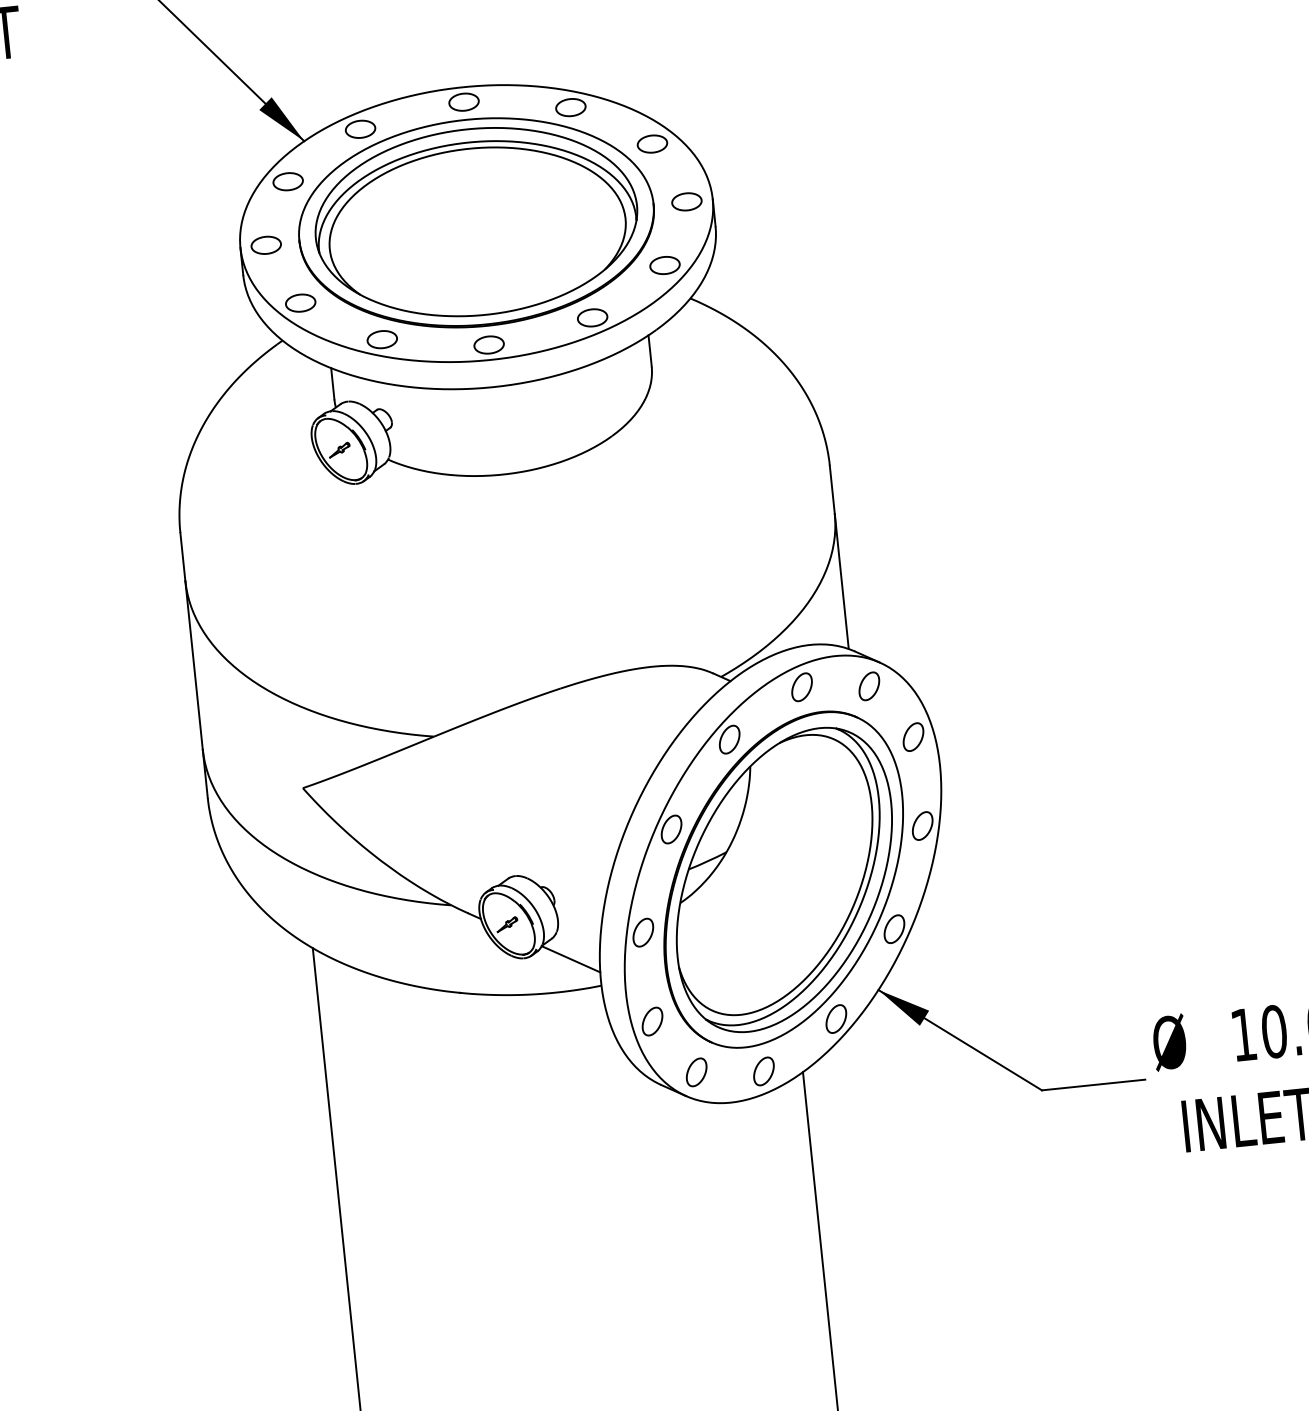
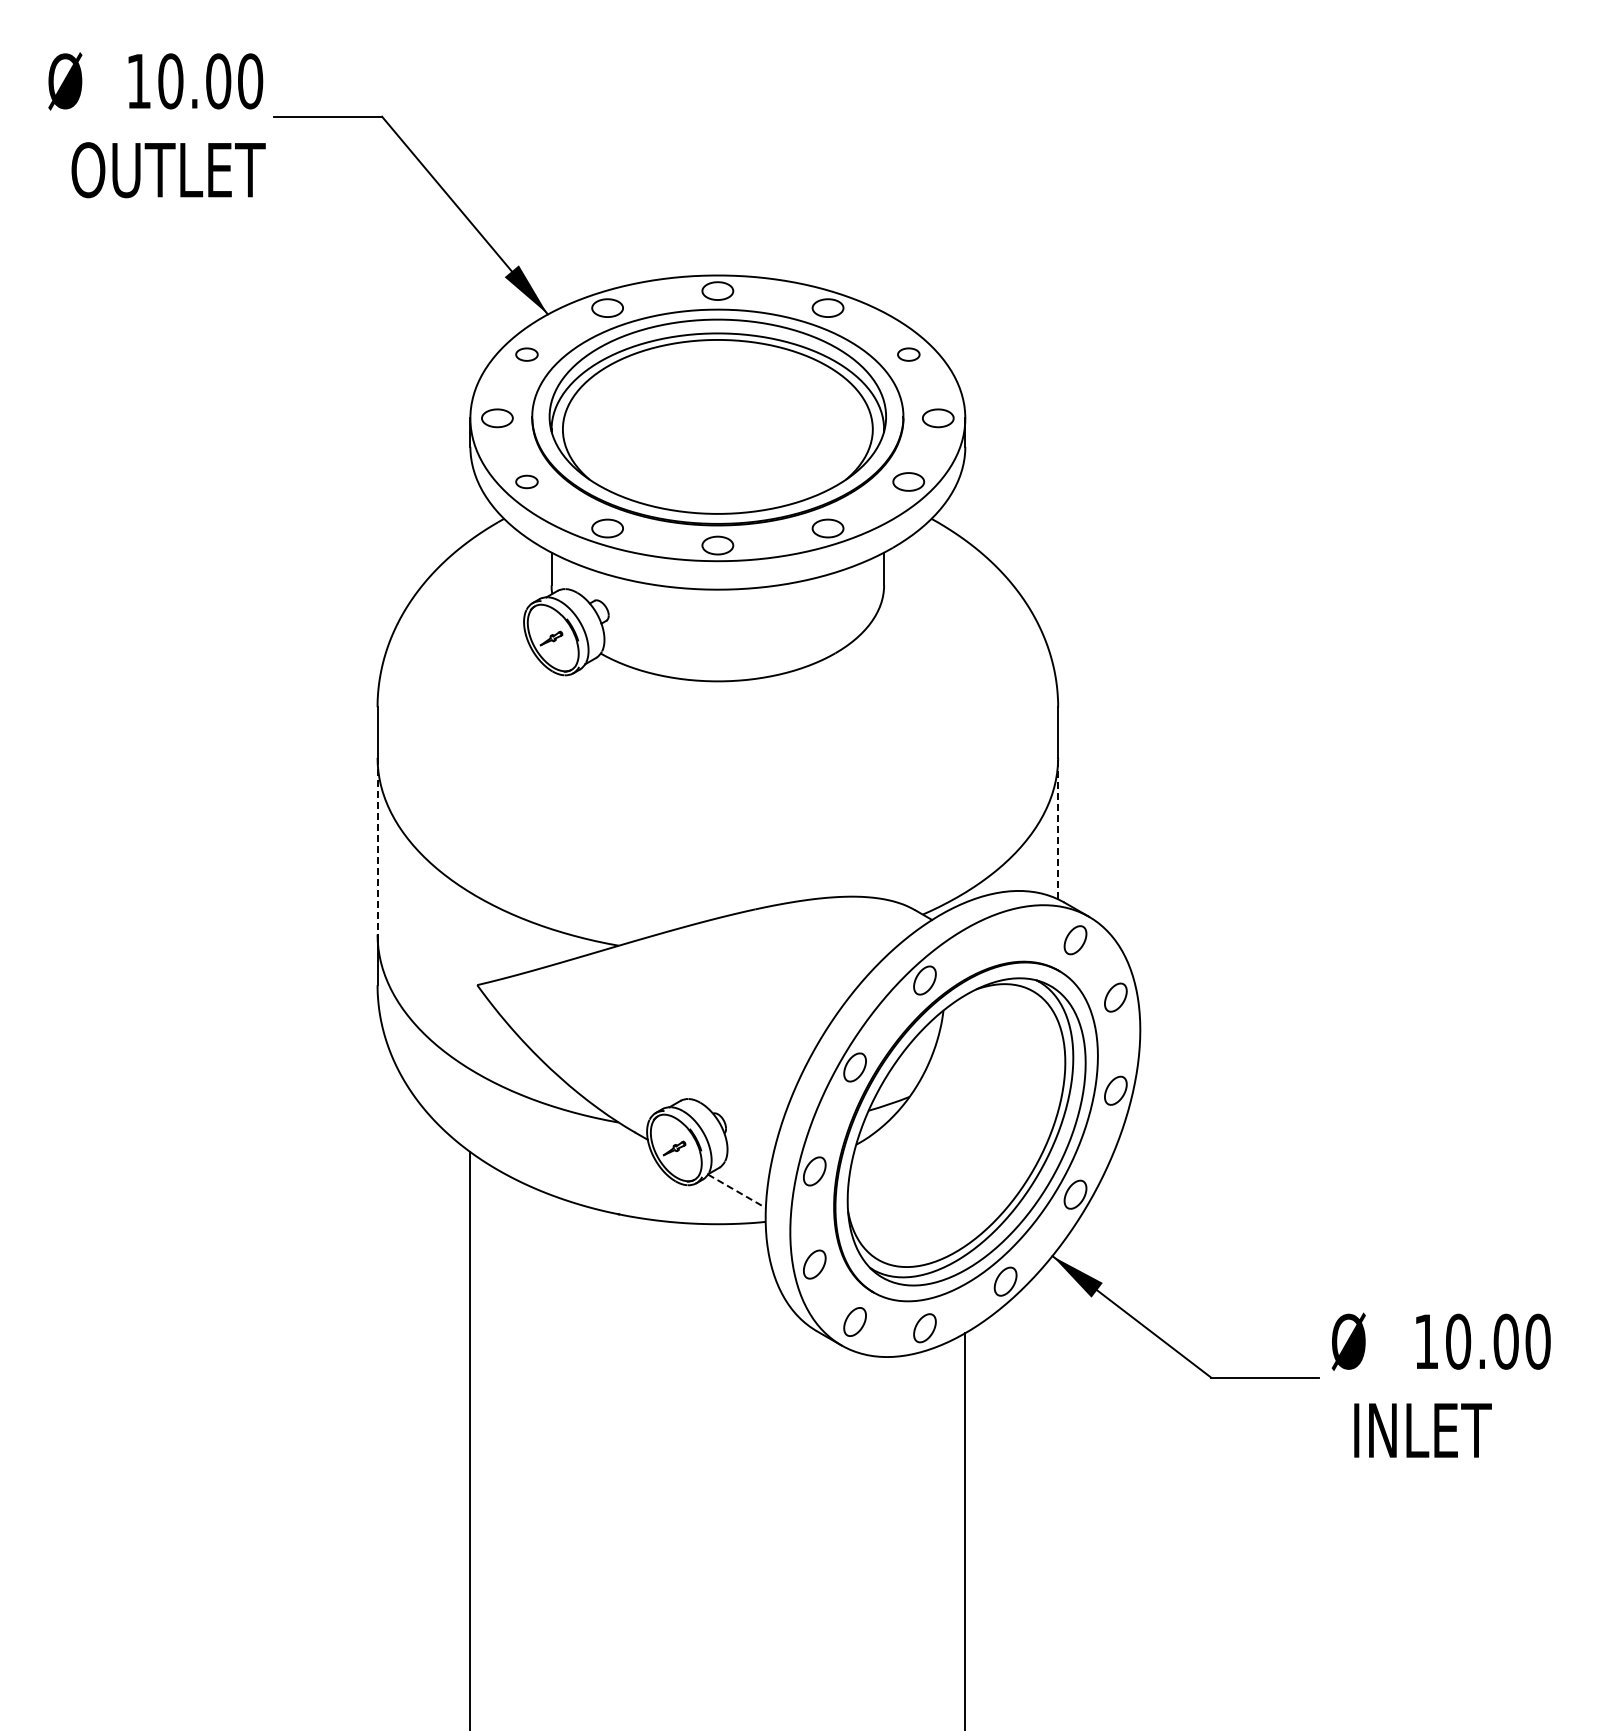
part: (652, 143) -> (908, 354), size x0.7
part: (287, 181) -> (526, 354), size x0.7
part: (300, 302) -> (526, 481), size x0.7
line: (842, 581) -> (1058, 828), solid -> dashed
line: (194, 665) -> (377, 846), solid -> dashed
part: (801, 686) -> (1005, 933), removed
line: (571, 959) -> (737, 1191), solid -> dashed

